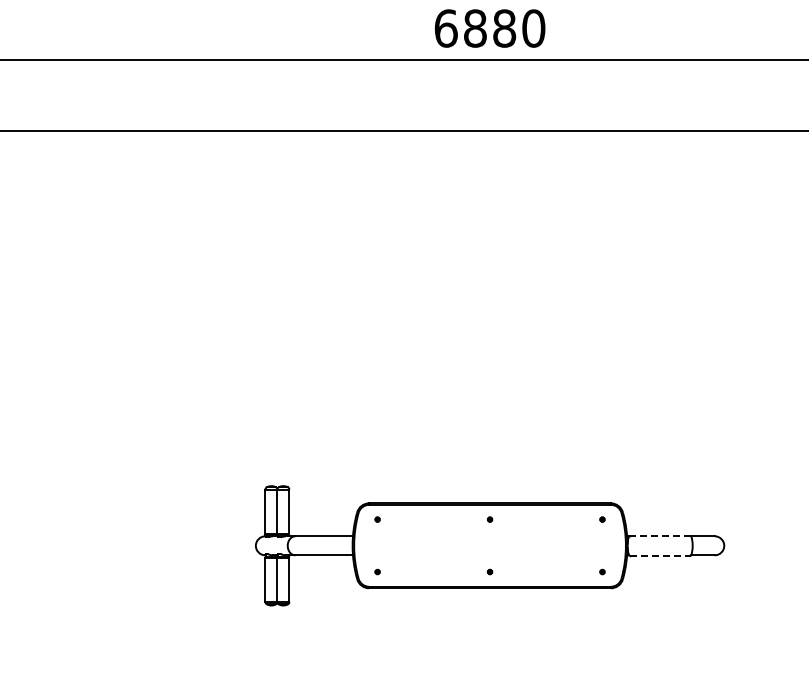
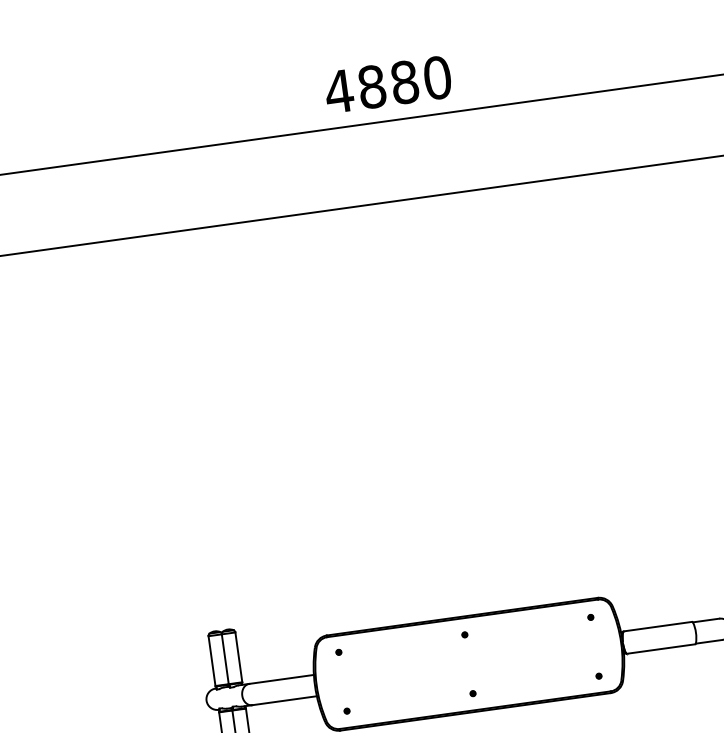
text: (445, 28) -> (338, 91), 6880 -> 4880
line: (659, 535) -> (657, 626), dashed -> solid
line: (660, 555) -> (661, 648), dashed -> solid

